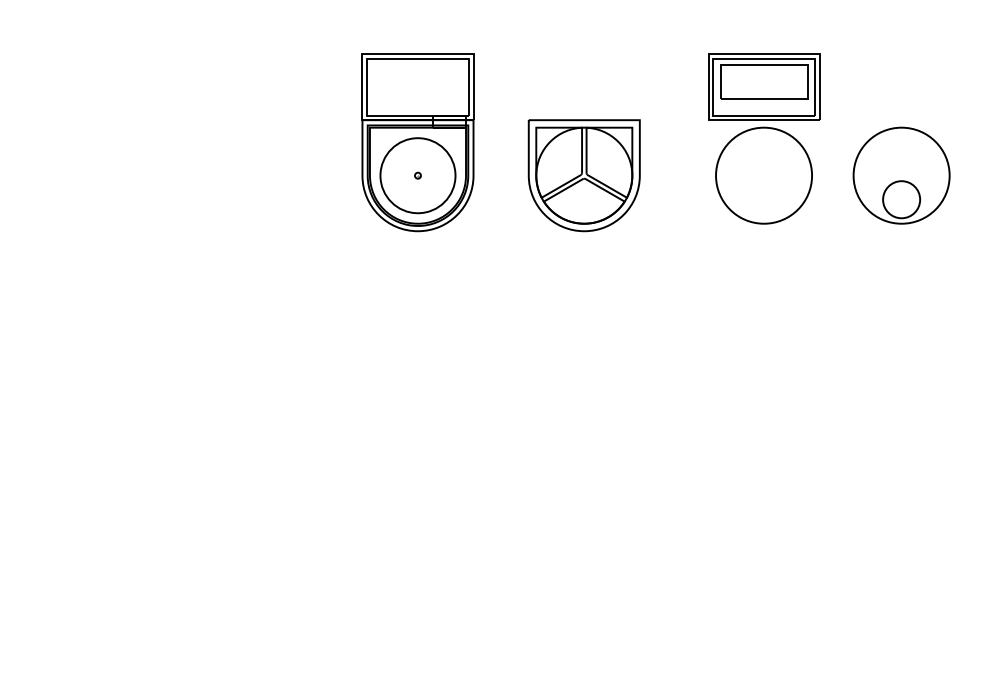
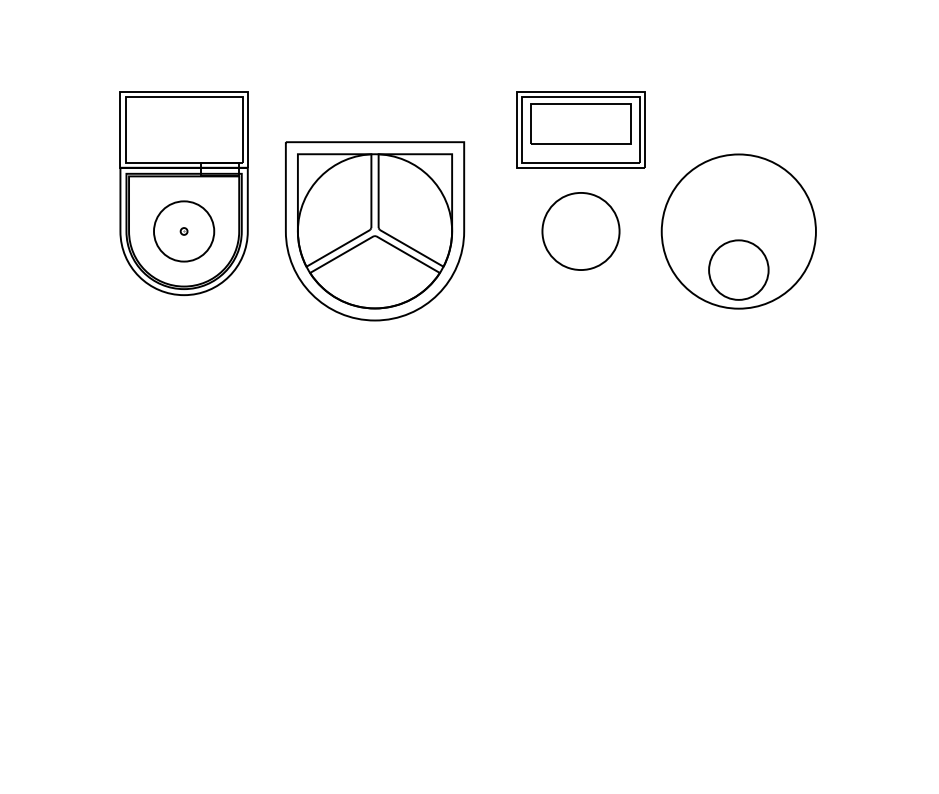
circle: (417, 175) -> (183, 231), size x0.7
part: (583, 175) -> (373, 231), size x1.4
circle: (764, 175) -> (581, 231), size x0.7
part: (901, 175) -> (738, 231), size x1.4

